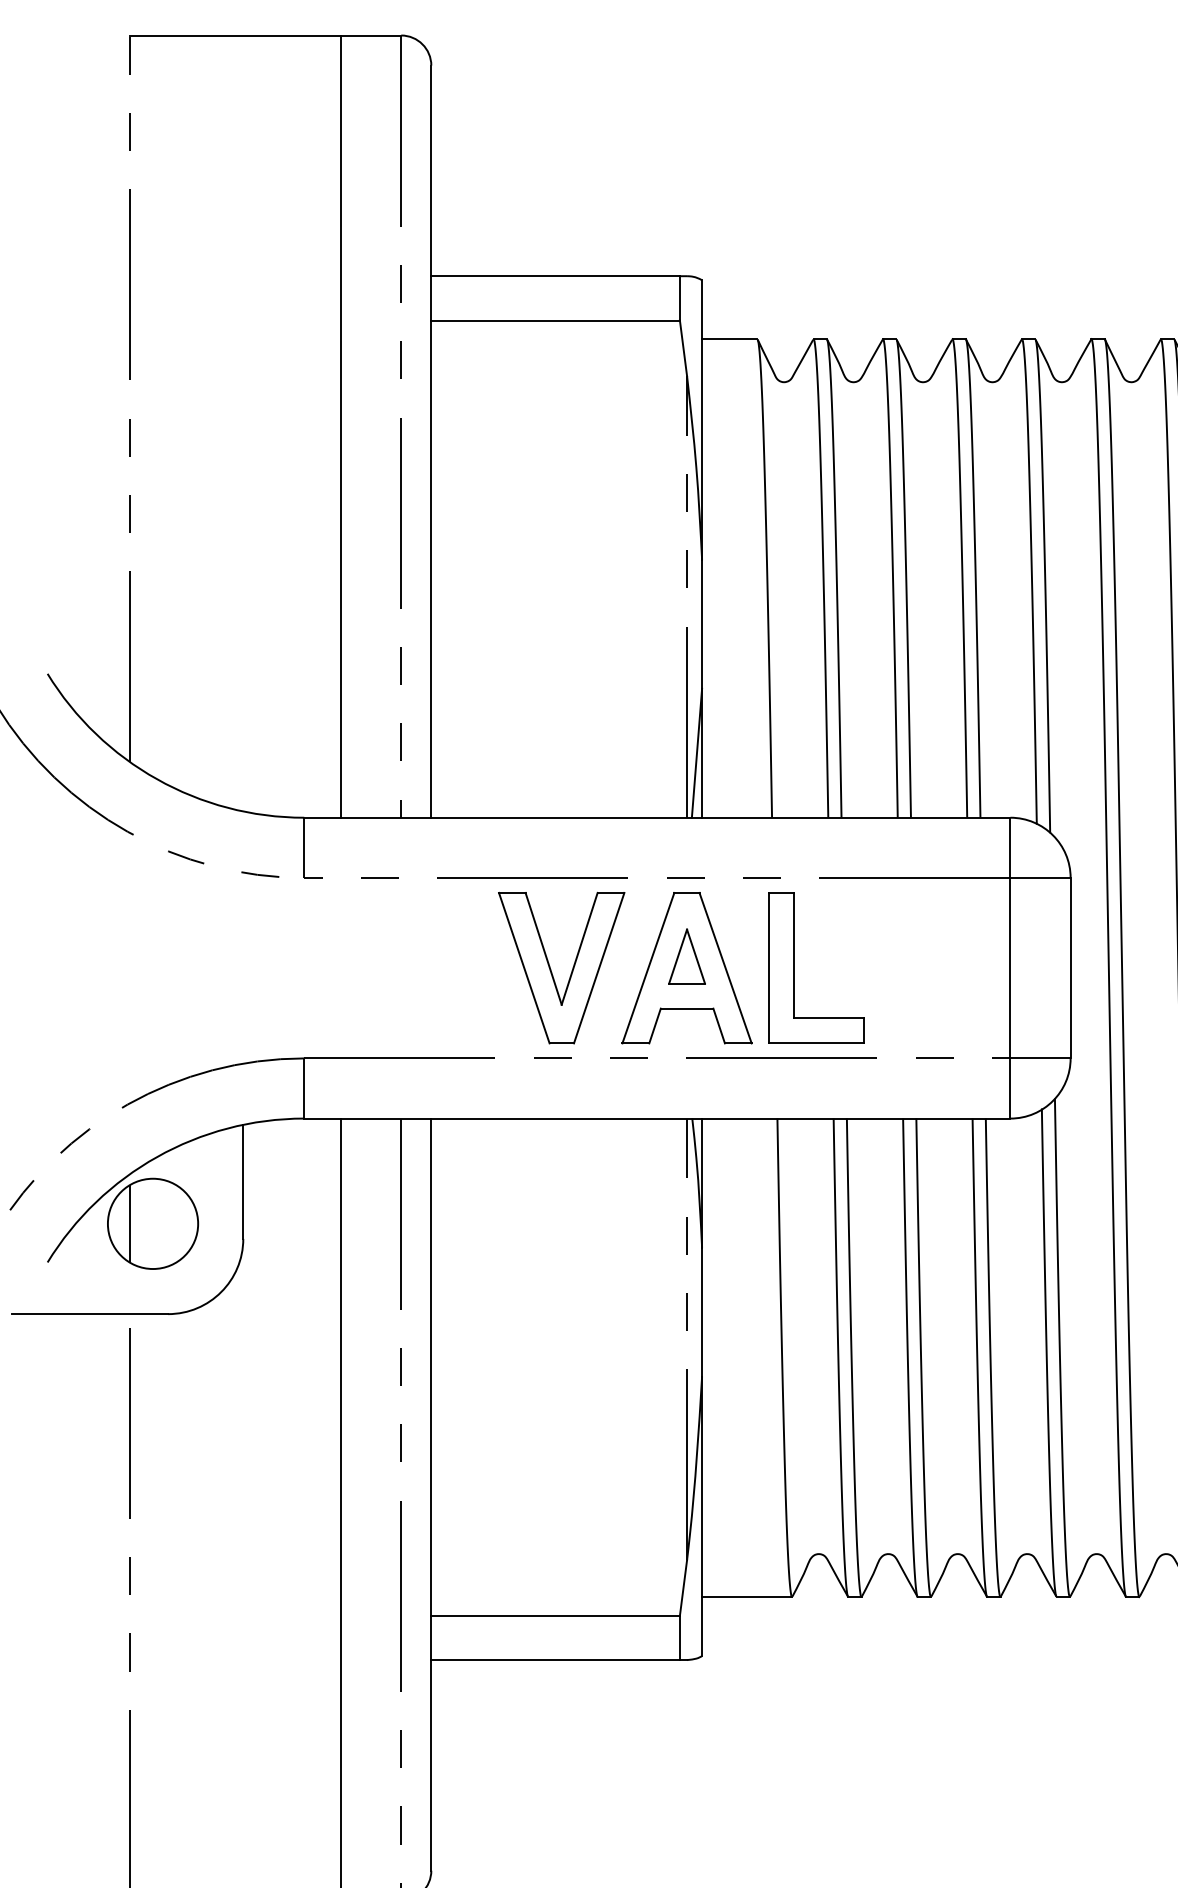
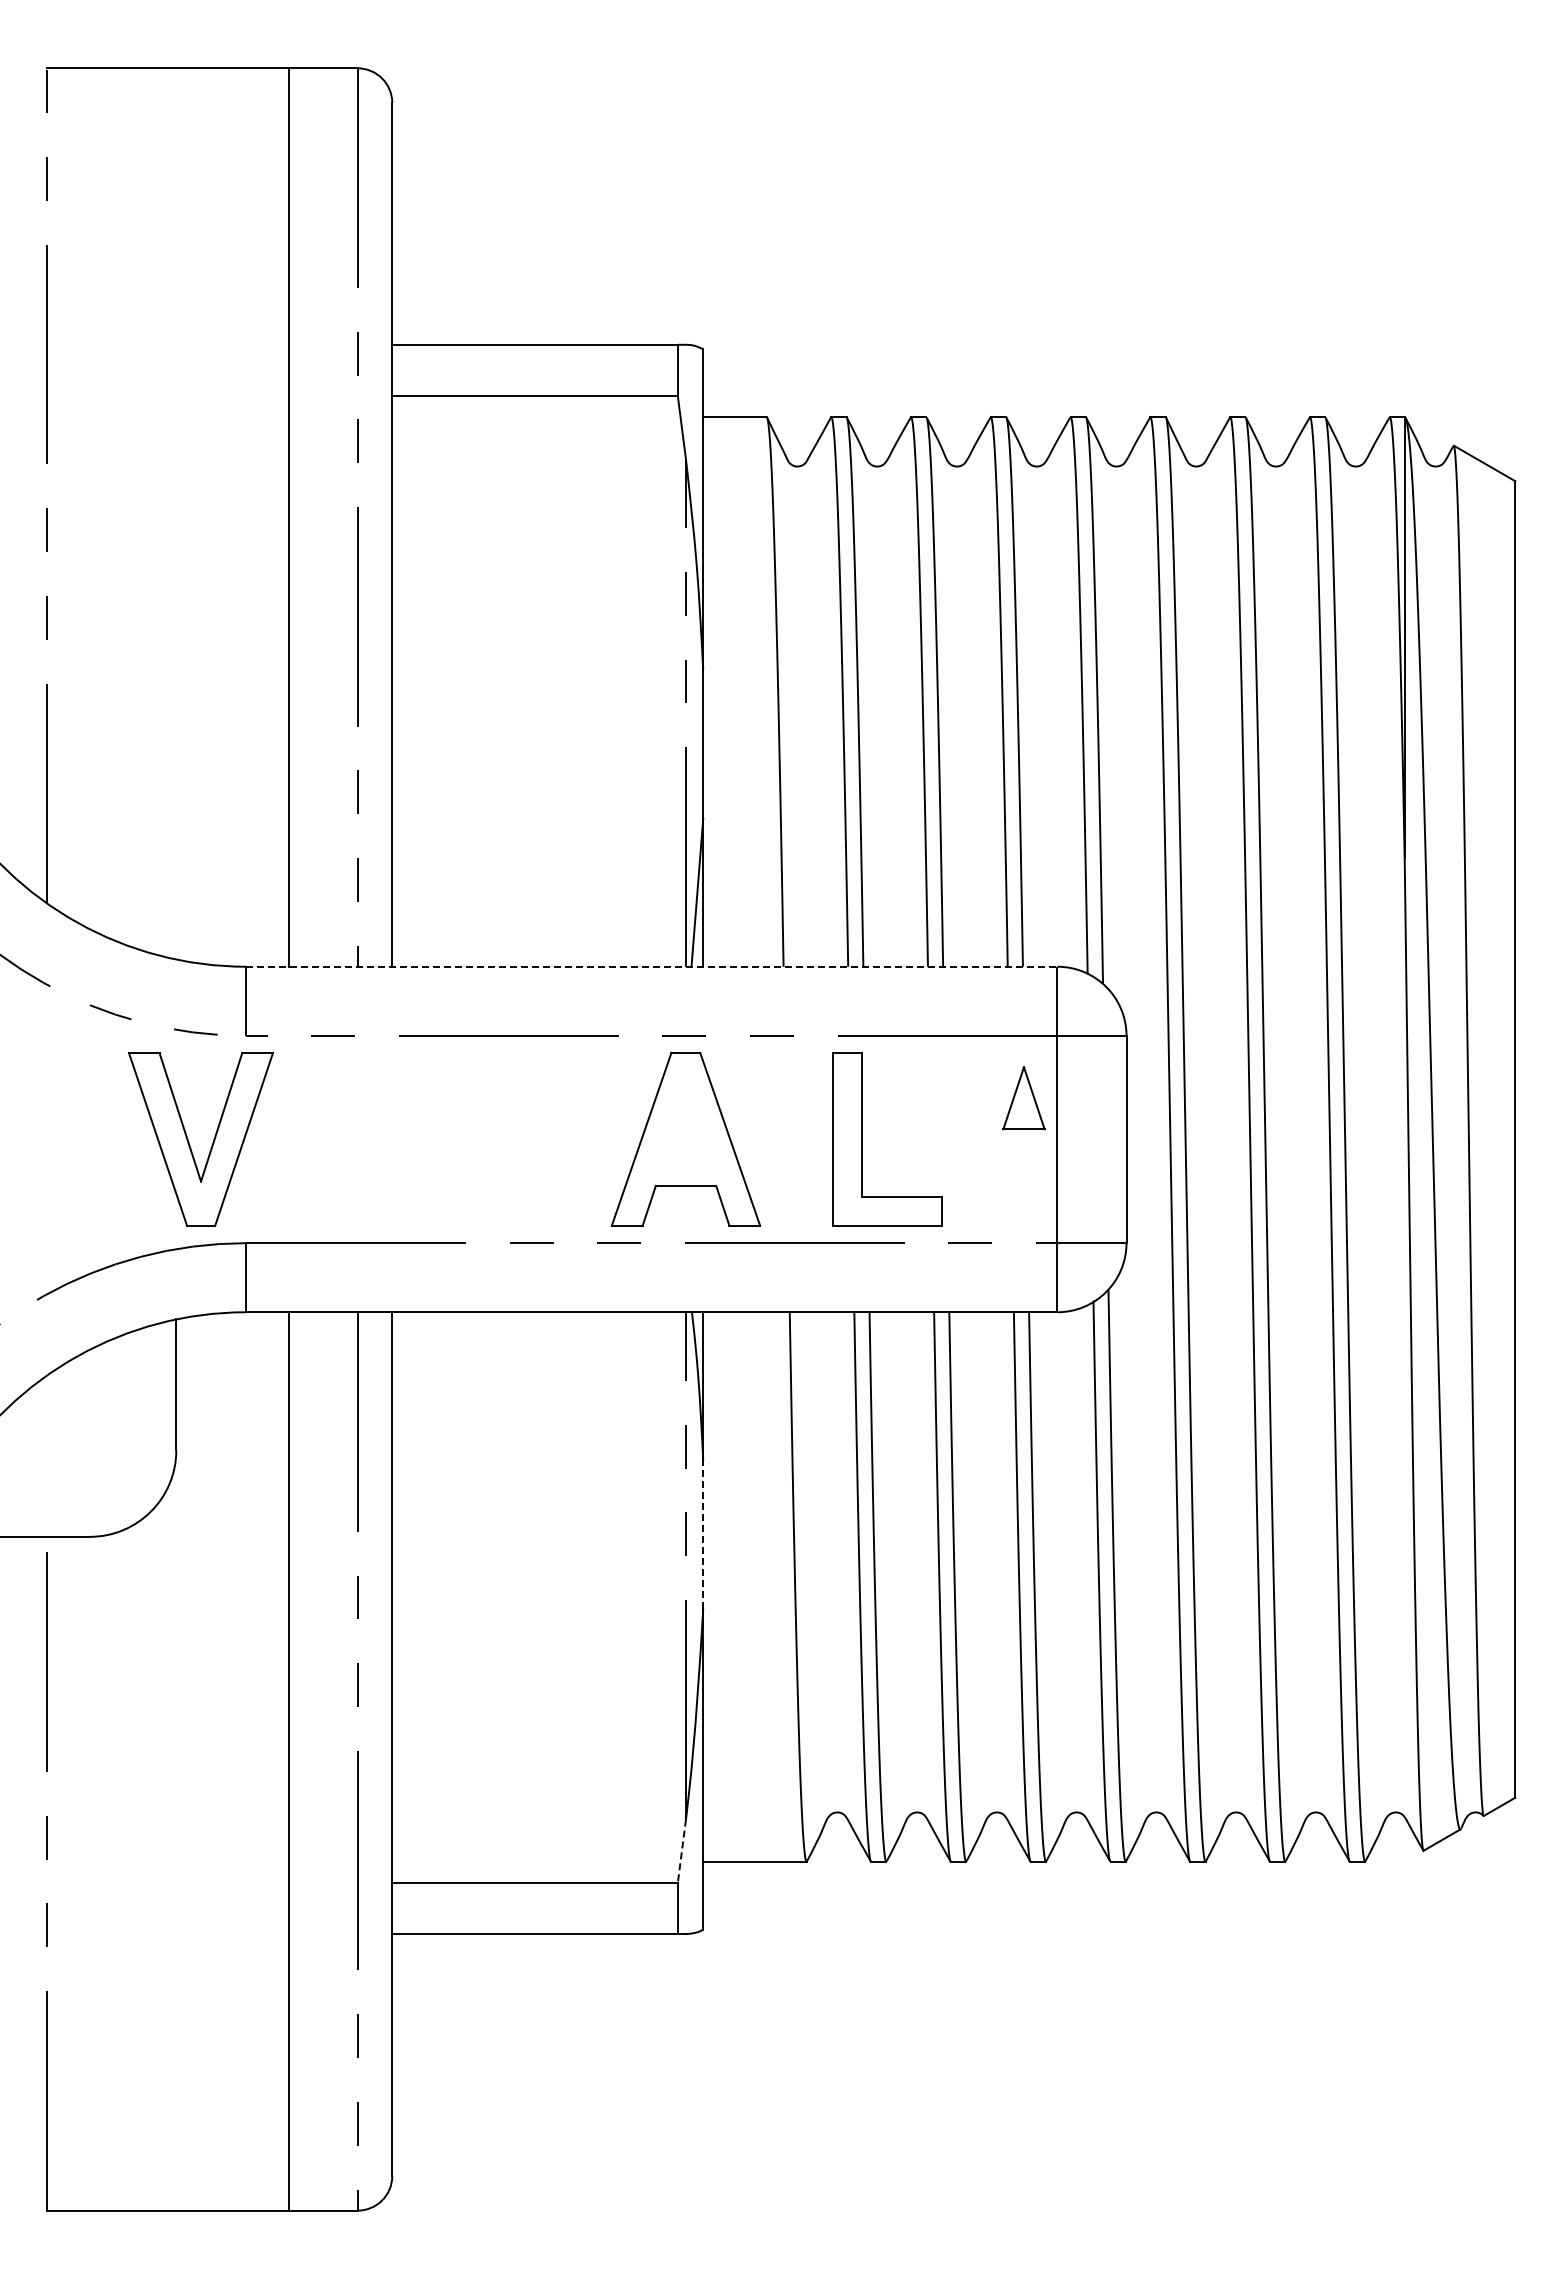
line: (657, 817) -> (651, 966), solid -> dashed
part: (686, 956) -> (1023, 1098), moved
part: (794, 968) -> (862, 1139), moved
part: (551, 970) -> (189, 1142), moved
part: (152, 1223) -> (72, 1432), removed
line: (702, 1312) -> (703, 1534), solid -> dashed
line: (683, 1588) -> (681, 1851), solid -> dashed

